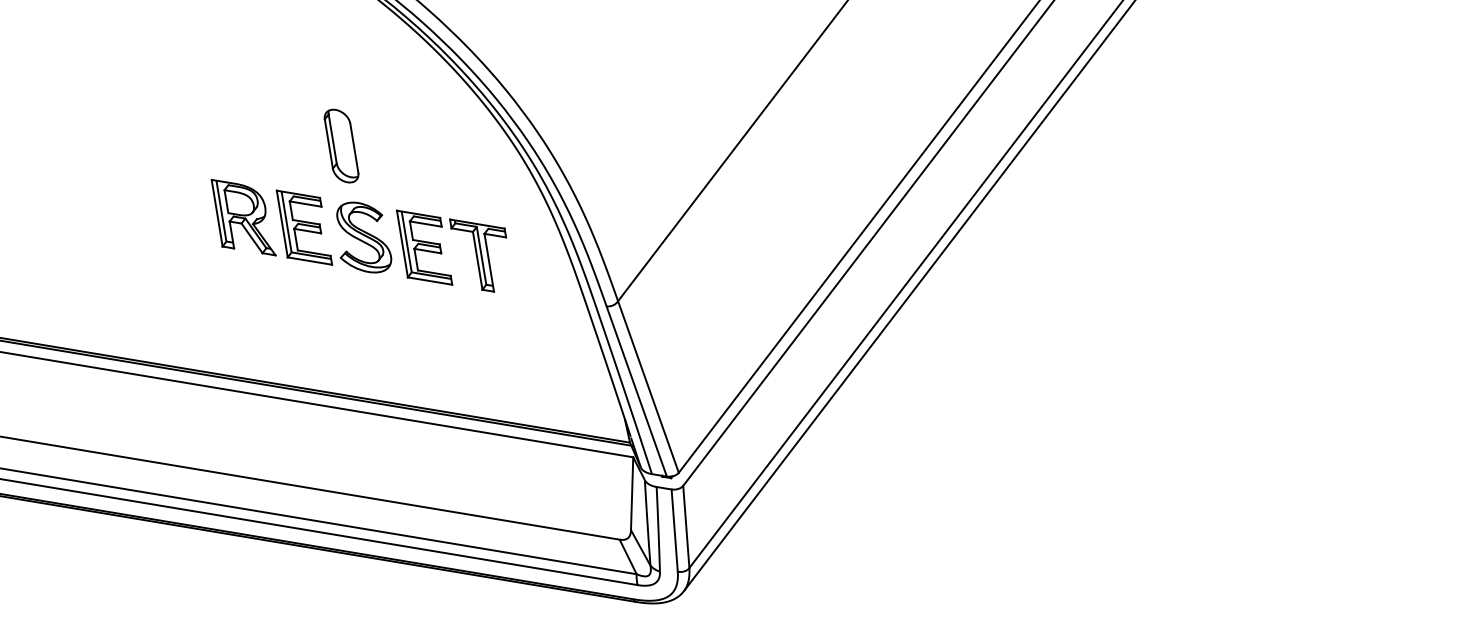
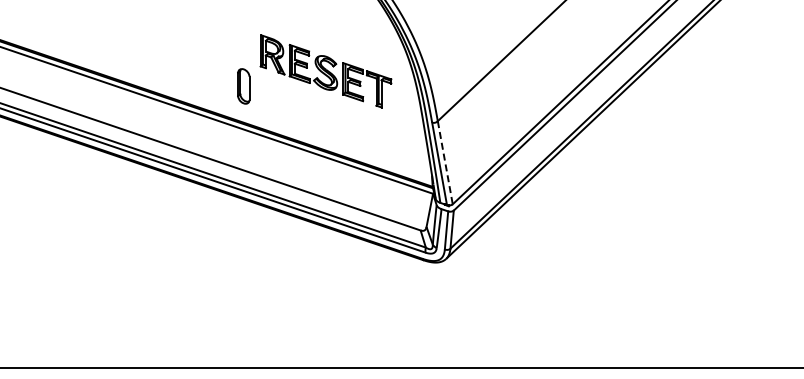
part: (340, 146) -> (243, 86), moved
line: (649, 388) -> (445, 163), solid -> dashed

